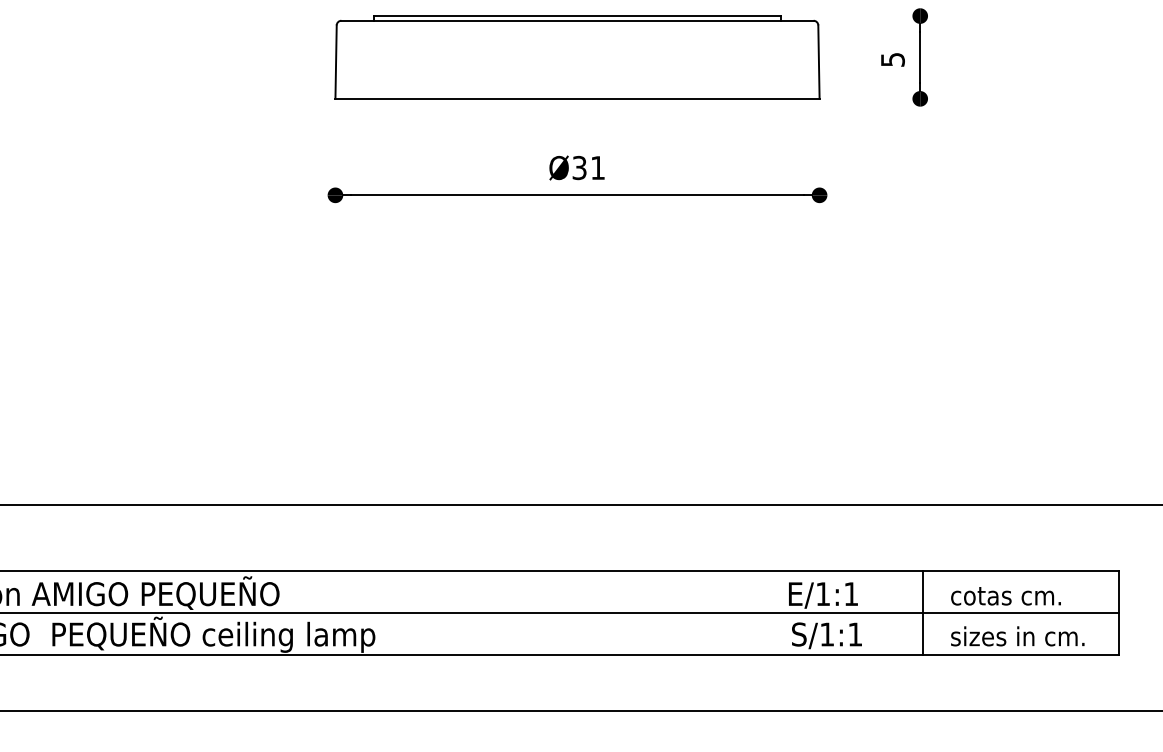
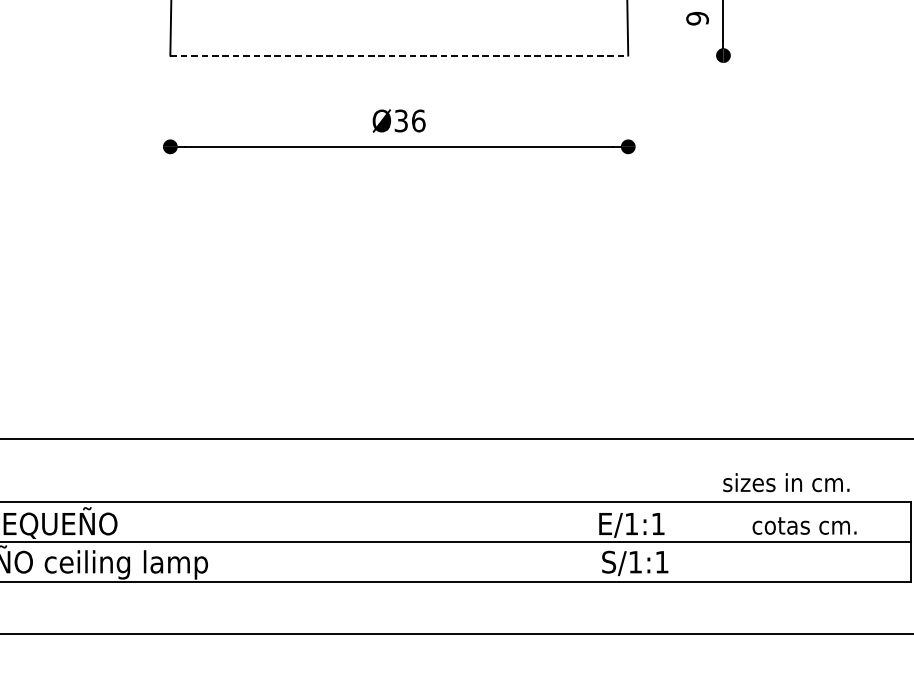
text: (892, 59) -> (697, 18), 5 -> 9
line: (578, 98) -> (400, 55), solid -> dashed
text: (598, 167) -> (419, 120), Ø31 -> Ø36
line: (923, 612) -> (726, 541), removed
text: (1017, 636) -> (786, 482), moved

